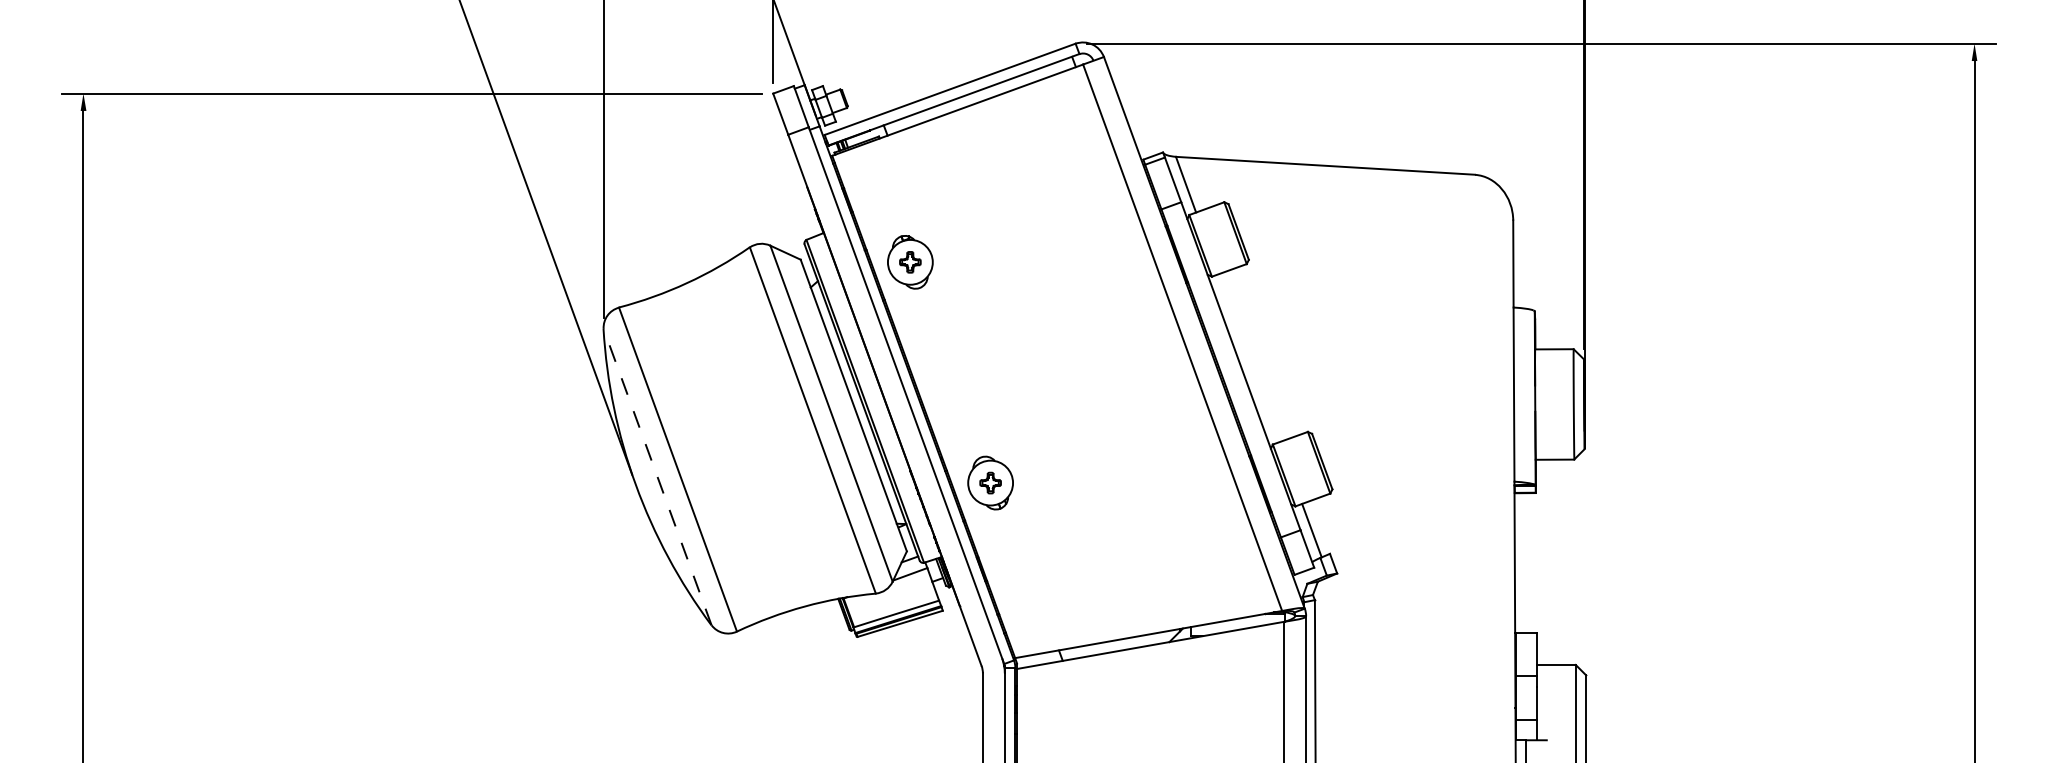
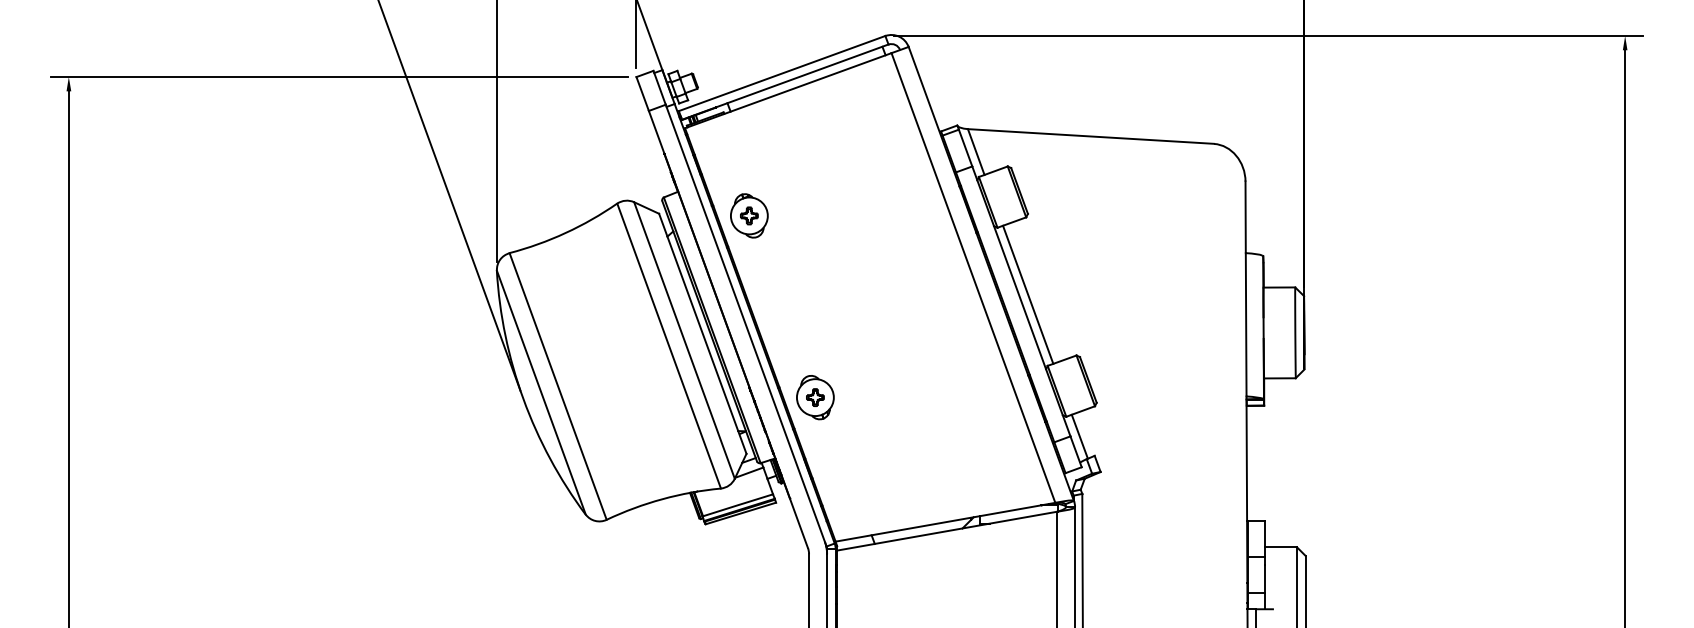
line: (1249, 357) -> (1028, 294), added
line: (657, 476) -> (541, 392), dashed -> solid

